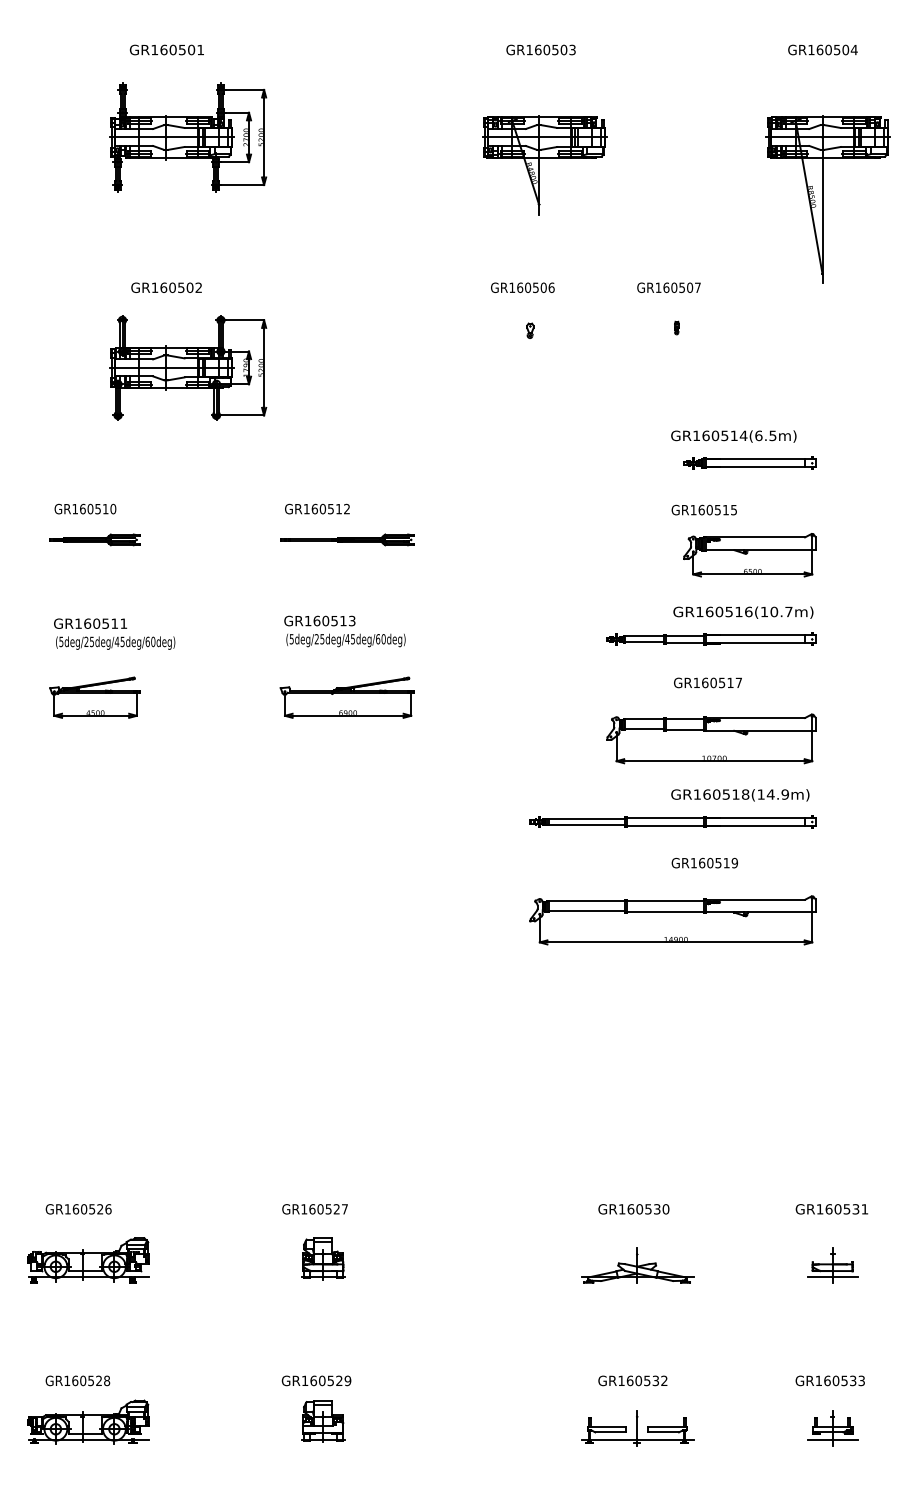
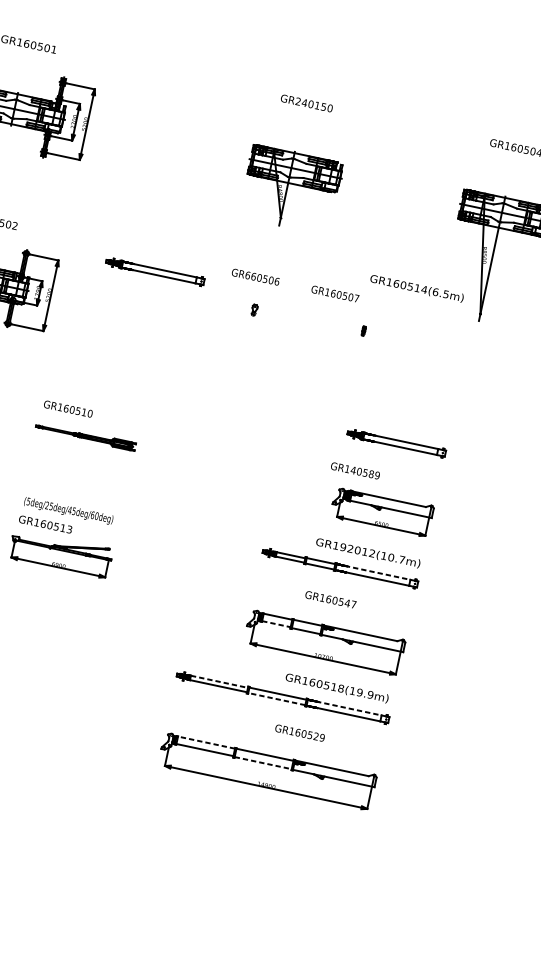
text: (550, 49) -> (313, 104), GR160503 -> GR240150
text: (512, 287) -> (248, 275), GR160506 -> GR660506
text: (668, 287) -> (334, 293), moved
part: (391, 307) -> (155, 271), added
text: (733, 436) -> (416, 288), moved
text: (347, 509) -> (90, 414), GR160512 -> GR160510
text: (717, 509) -> (365, 472), GR160515 -> GR140589
text: (728, 611) -> (357, 549), GR160516(10.7m) -> GR192012(10.7m)
text: (319, 620) -> (45, 524), moved
line: (755, 635) -> (373, 572), solid -> dashed
text: (730, 682) -> (347, 603), GR160517 -> GR160547
line: (645, 729) -> (277, 624), solid -> dashed
text: (770, 794) -> (359, 692), GR160518(14.9m) -> GR160518(19.9m)
line: (755, 818) -> (344, 707), solid -> dashed
line: (587, 819) -> (219, 682), solid -> dashed
line: (665, 825) -> (276, 698), solid -> dashed
text: (726, 862) -> (316, 736), GR160519 -> GR160529
line: (586, 901) -> (206, 742), solid -> dashed
line: (666, 911) -> (263, 762), solid -> dashed

